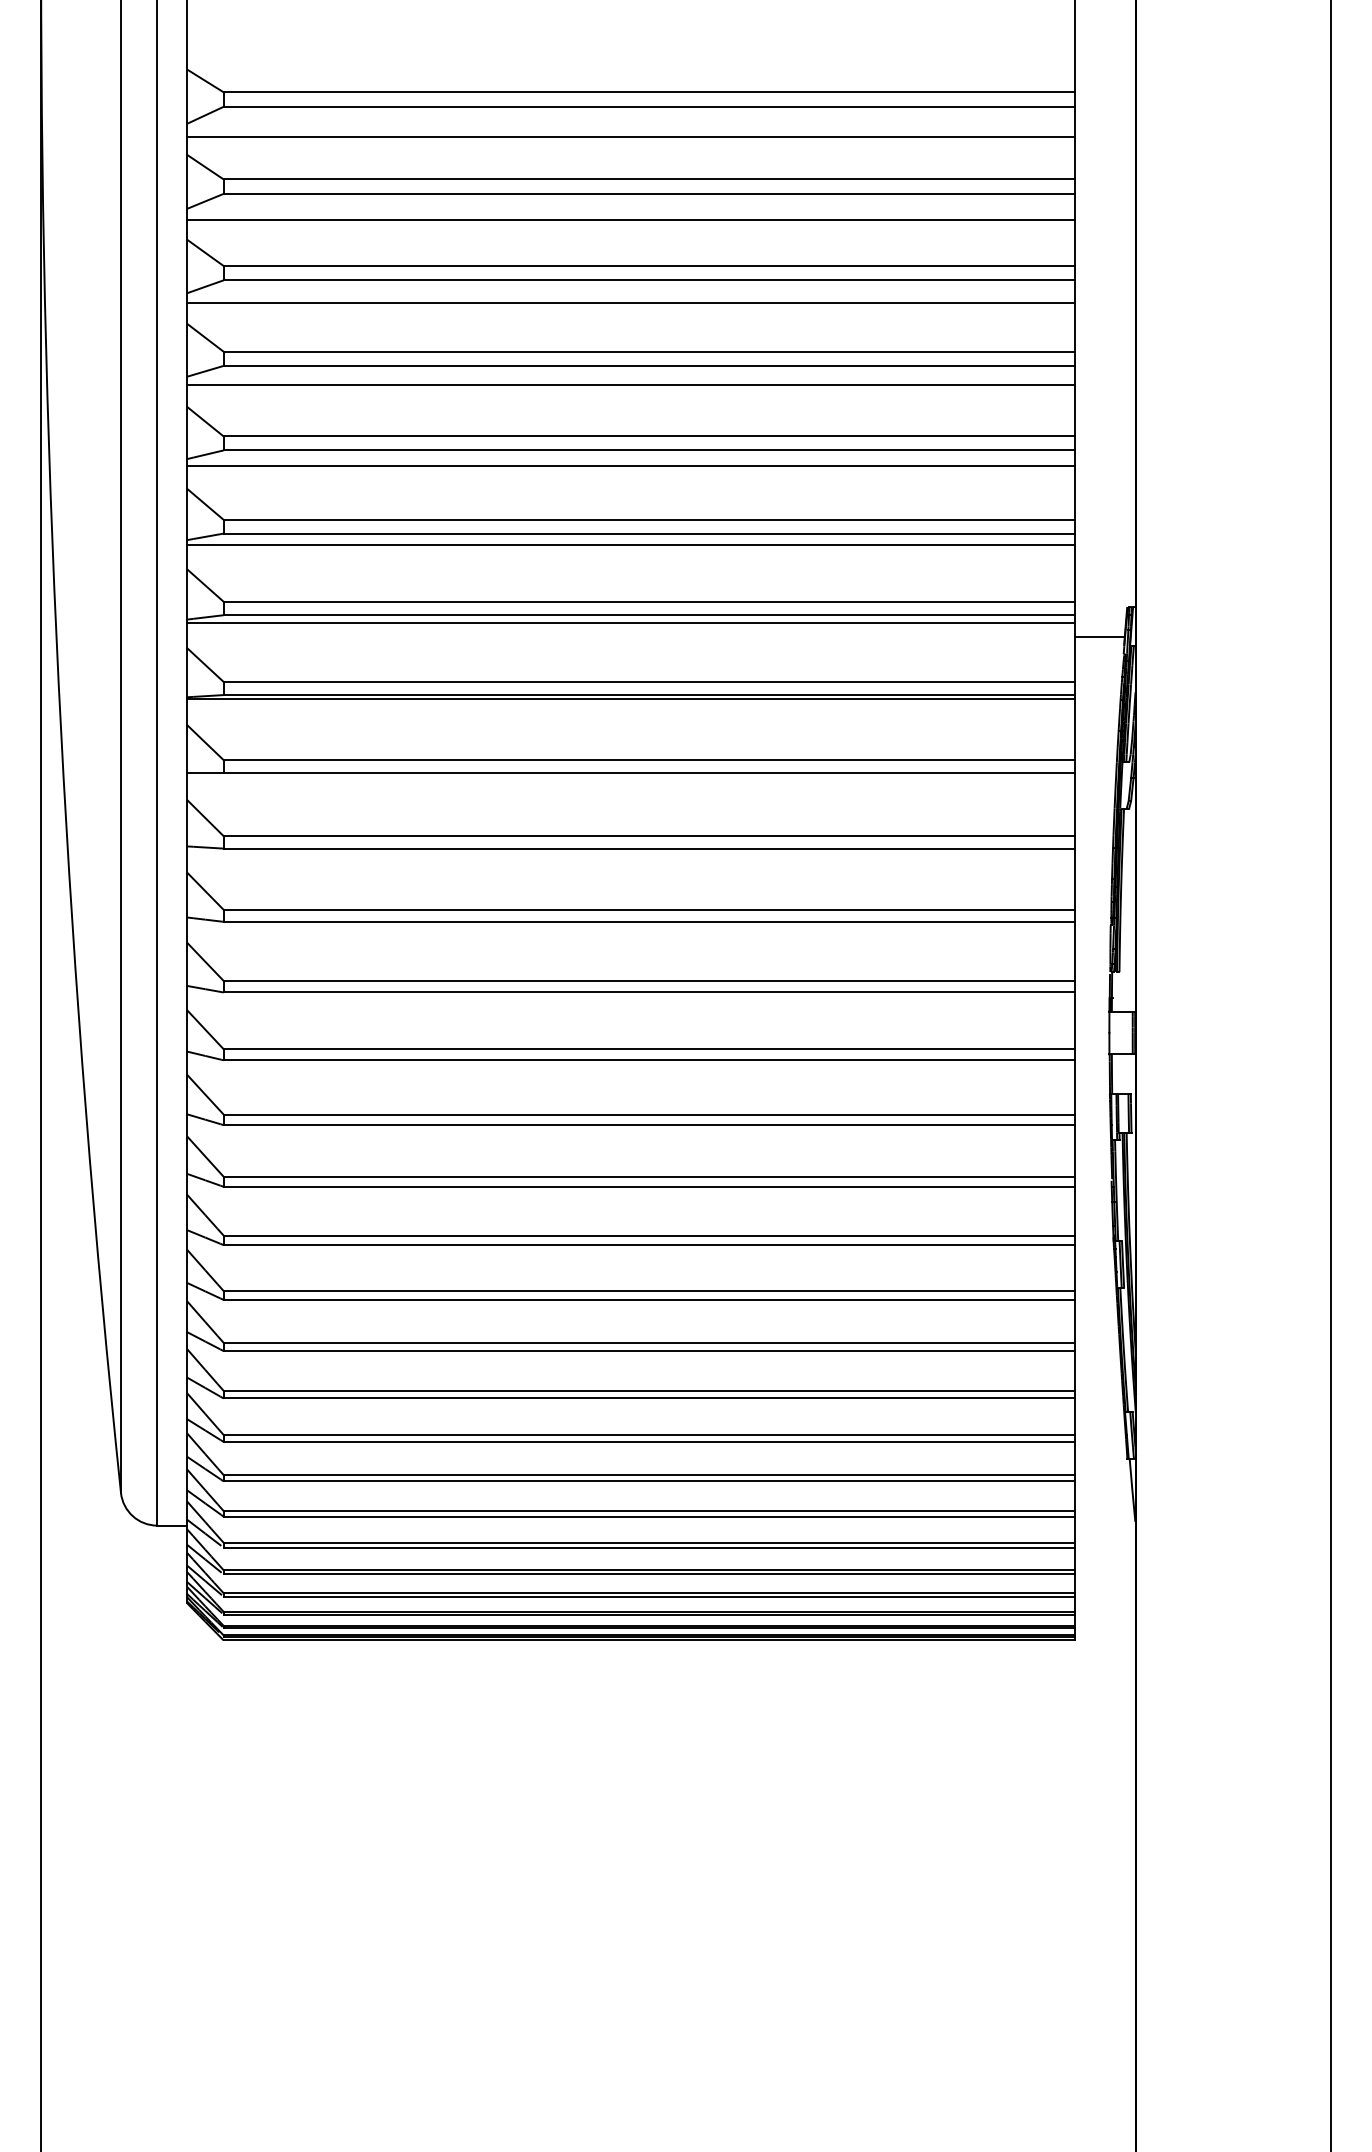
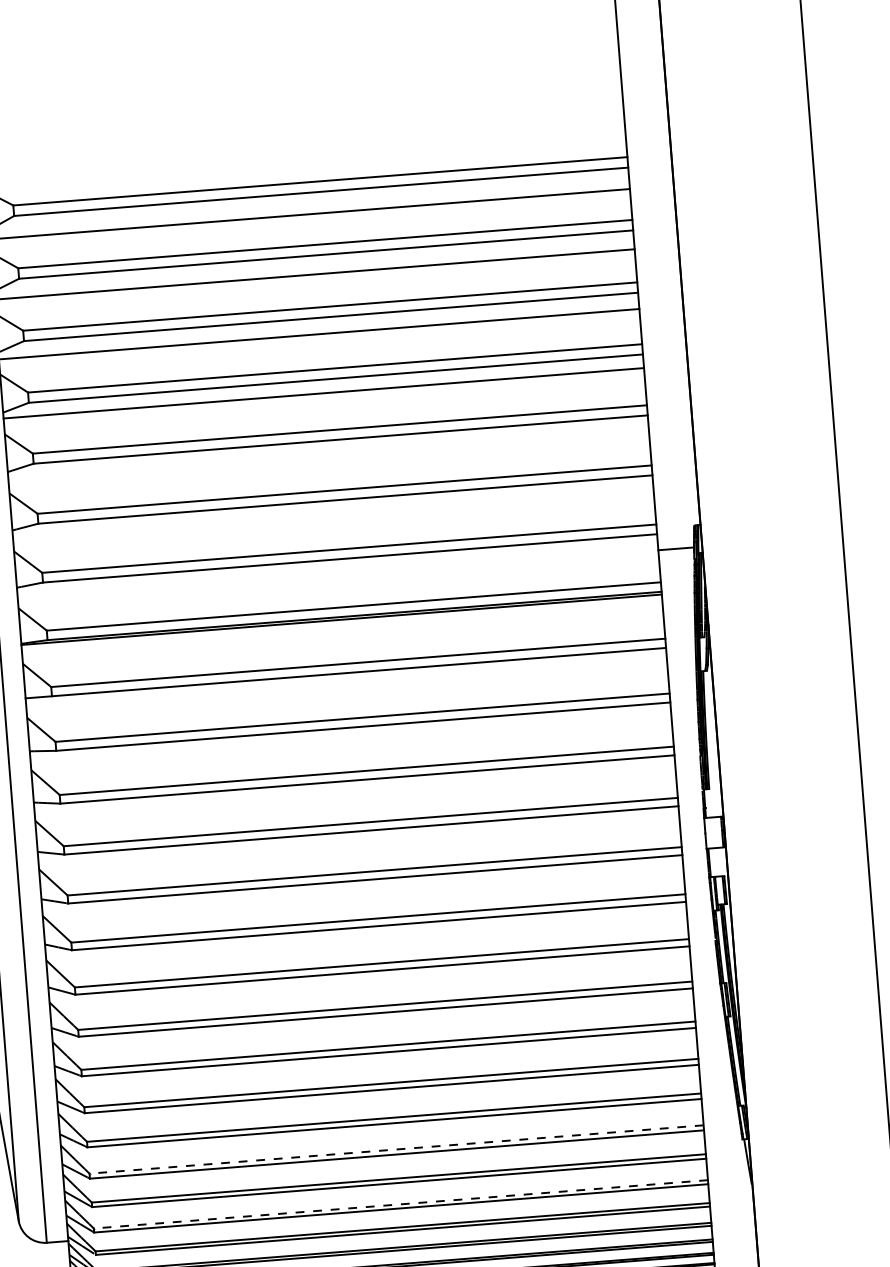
line: (631, 465) -> (328, 451), removed
line: (631, 545) -> (333, 509), removed
line: (631, 622) -> (337, 564), removed
line: (649, 1434) -> (396, 1149), solid -> dashed
line: (649, 1511) -> (400, 1204), solid -> dashed

